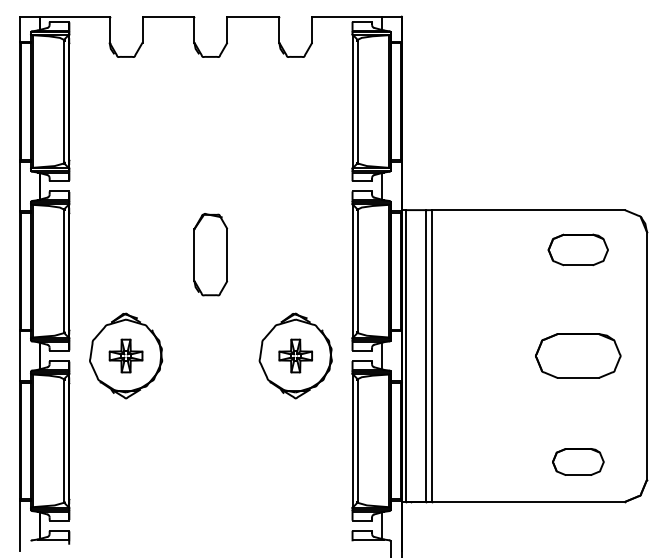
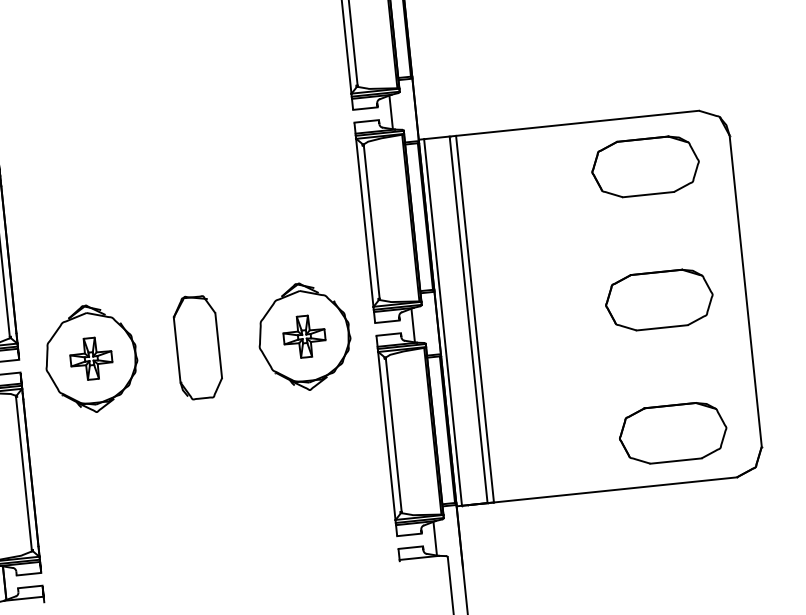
part: (578, 249) -> (645, 166), size x1.43
part: (210, 254) -> (197, 347), moved
part: (578, 461) -> (673, 432), size x1.67

